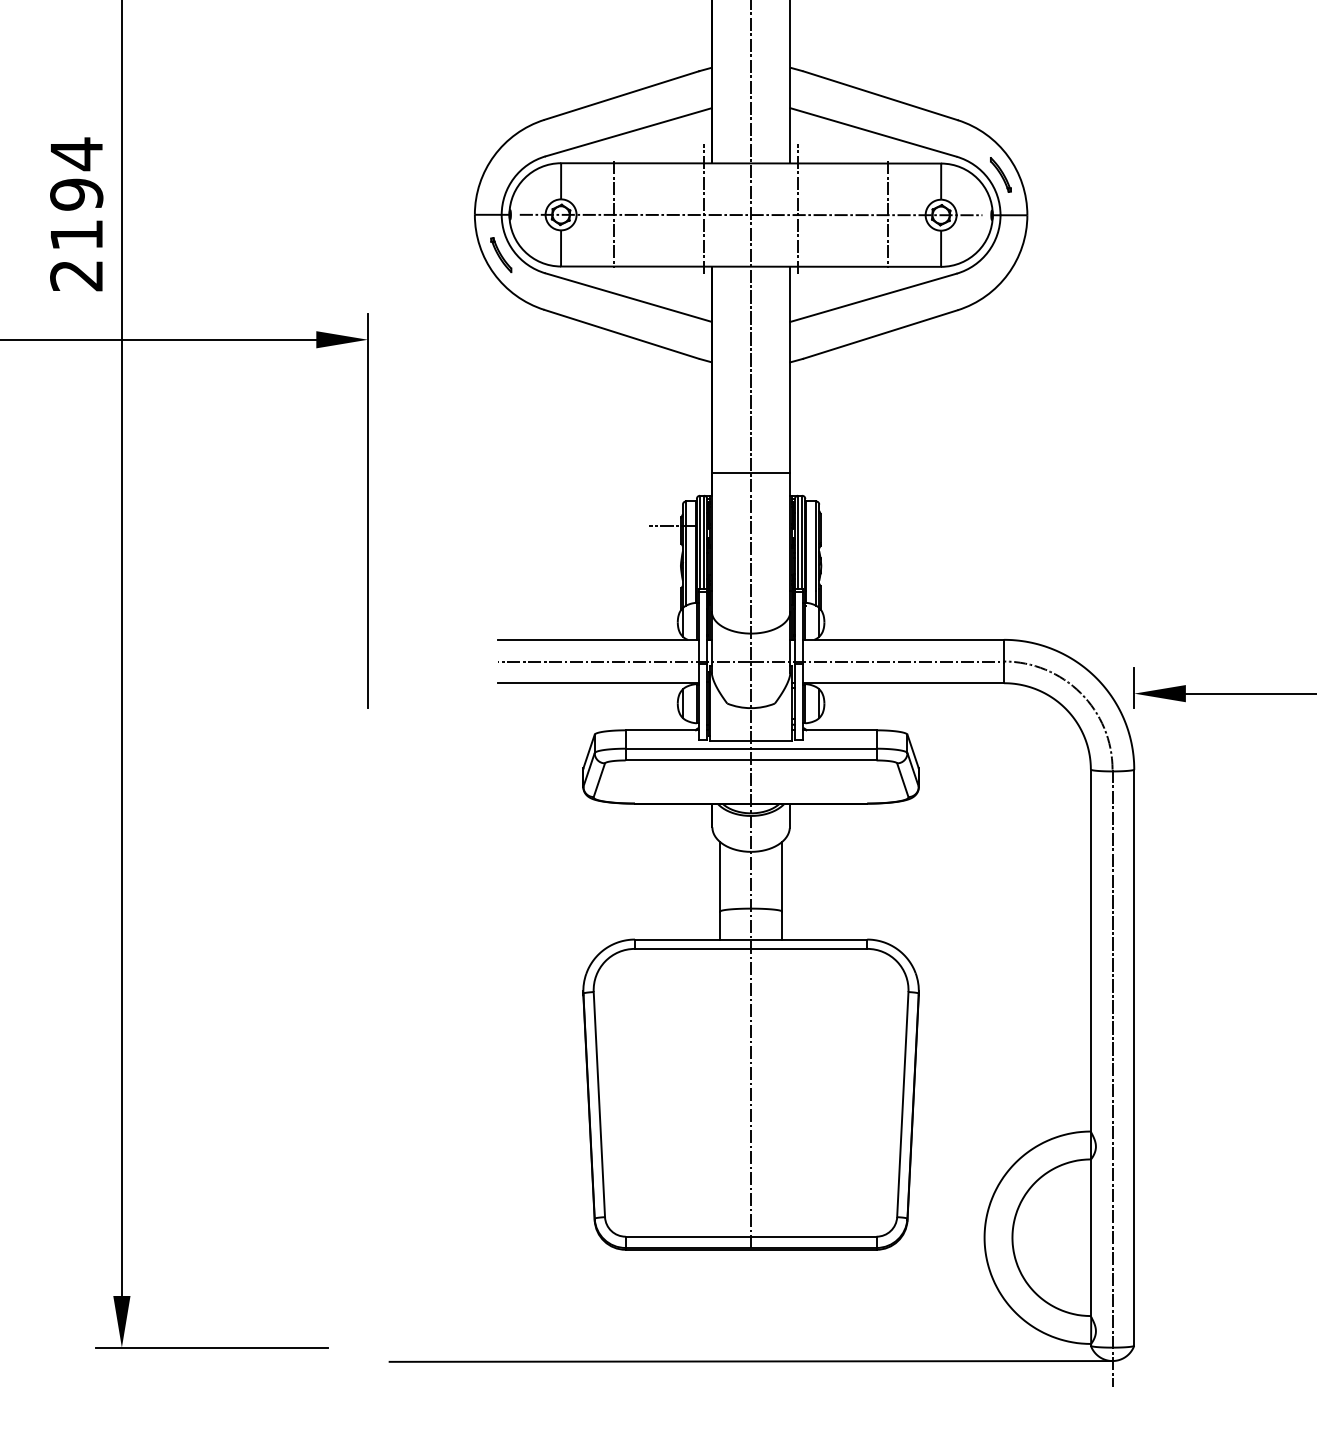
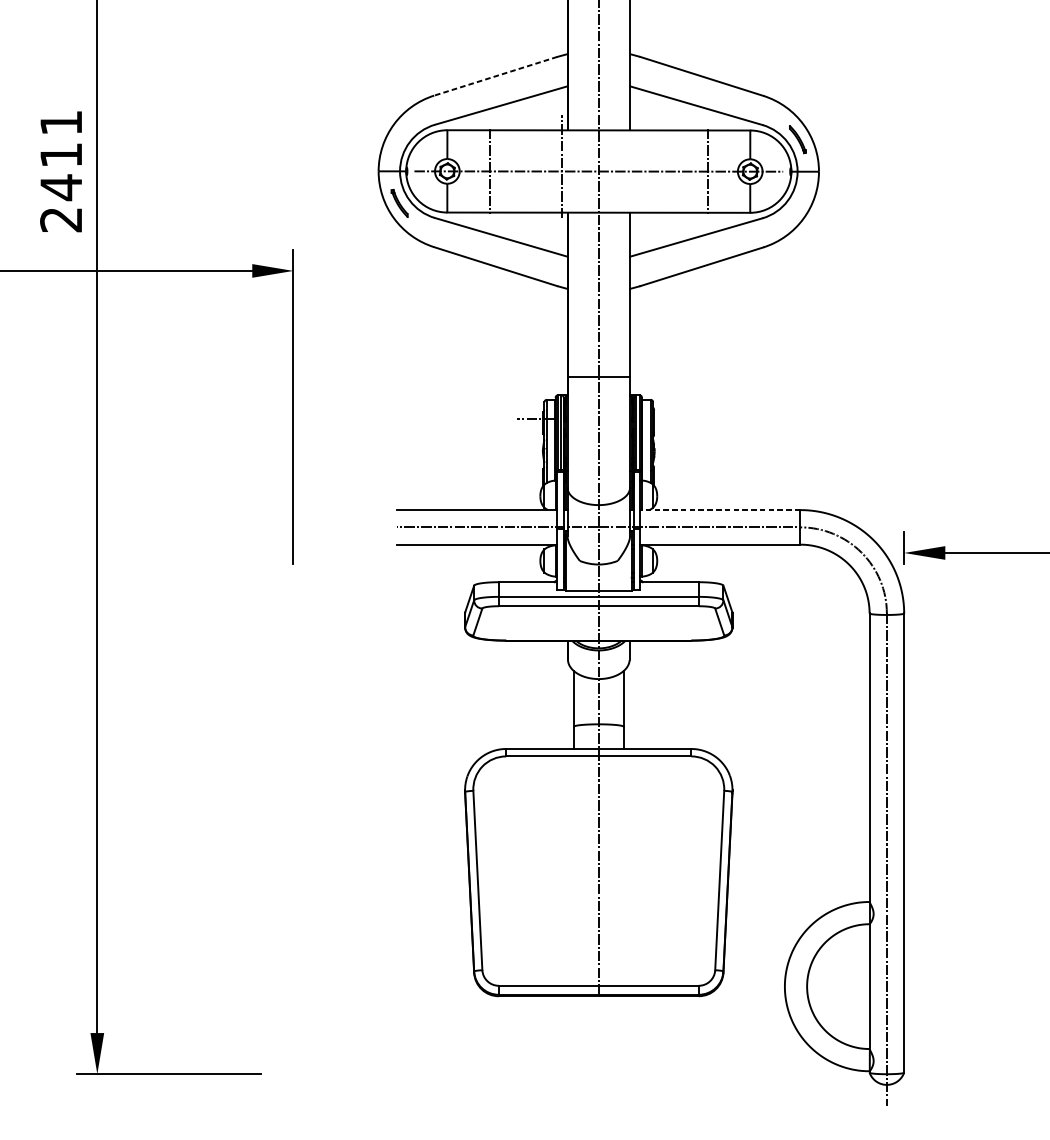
line: (621, 95) -> (495, 76), solid -> dashed
text: (76, 194) -> (61, 155), 2194 -> 2411
line: (797, 208) -> (635, 166), removed
line: (903, 639) -> (720, 509), solid -> dashed
line: (750, 1361) -> (598, 1085), removed

